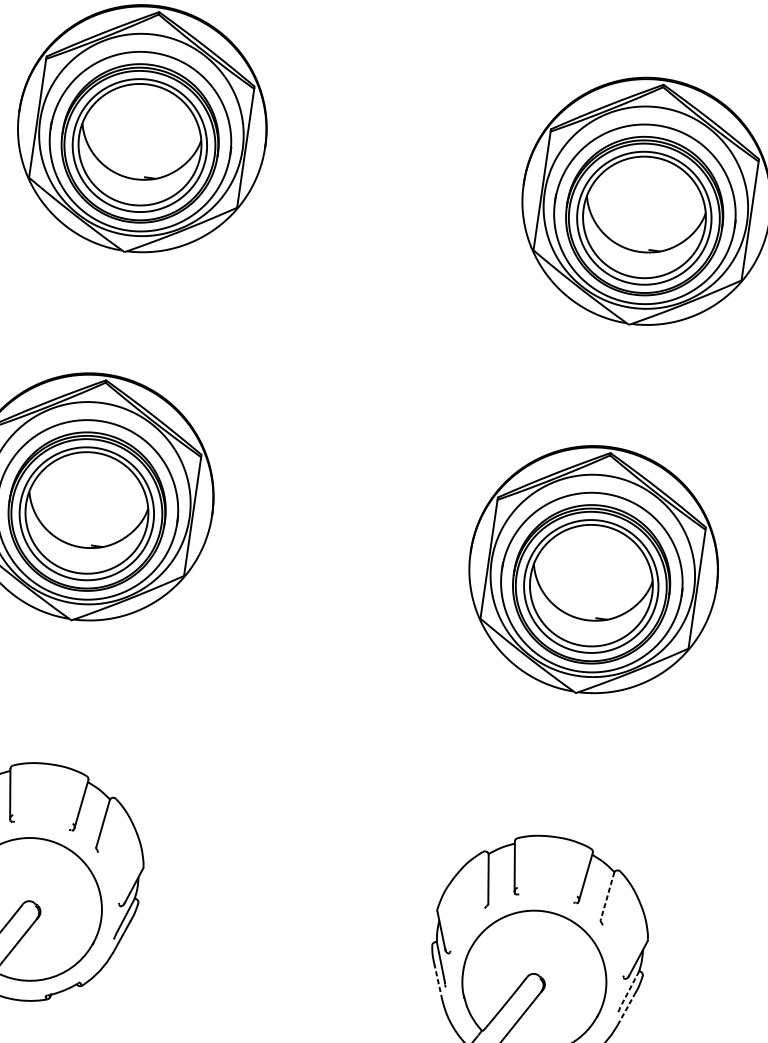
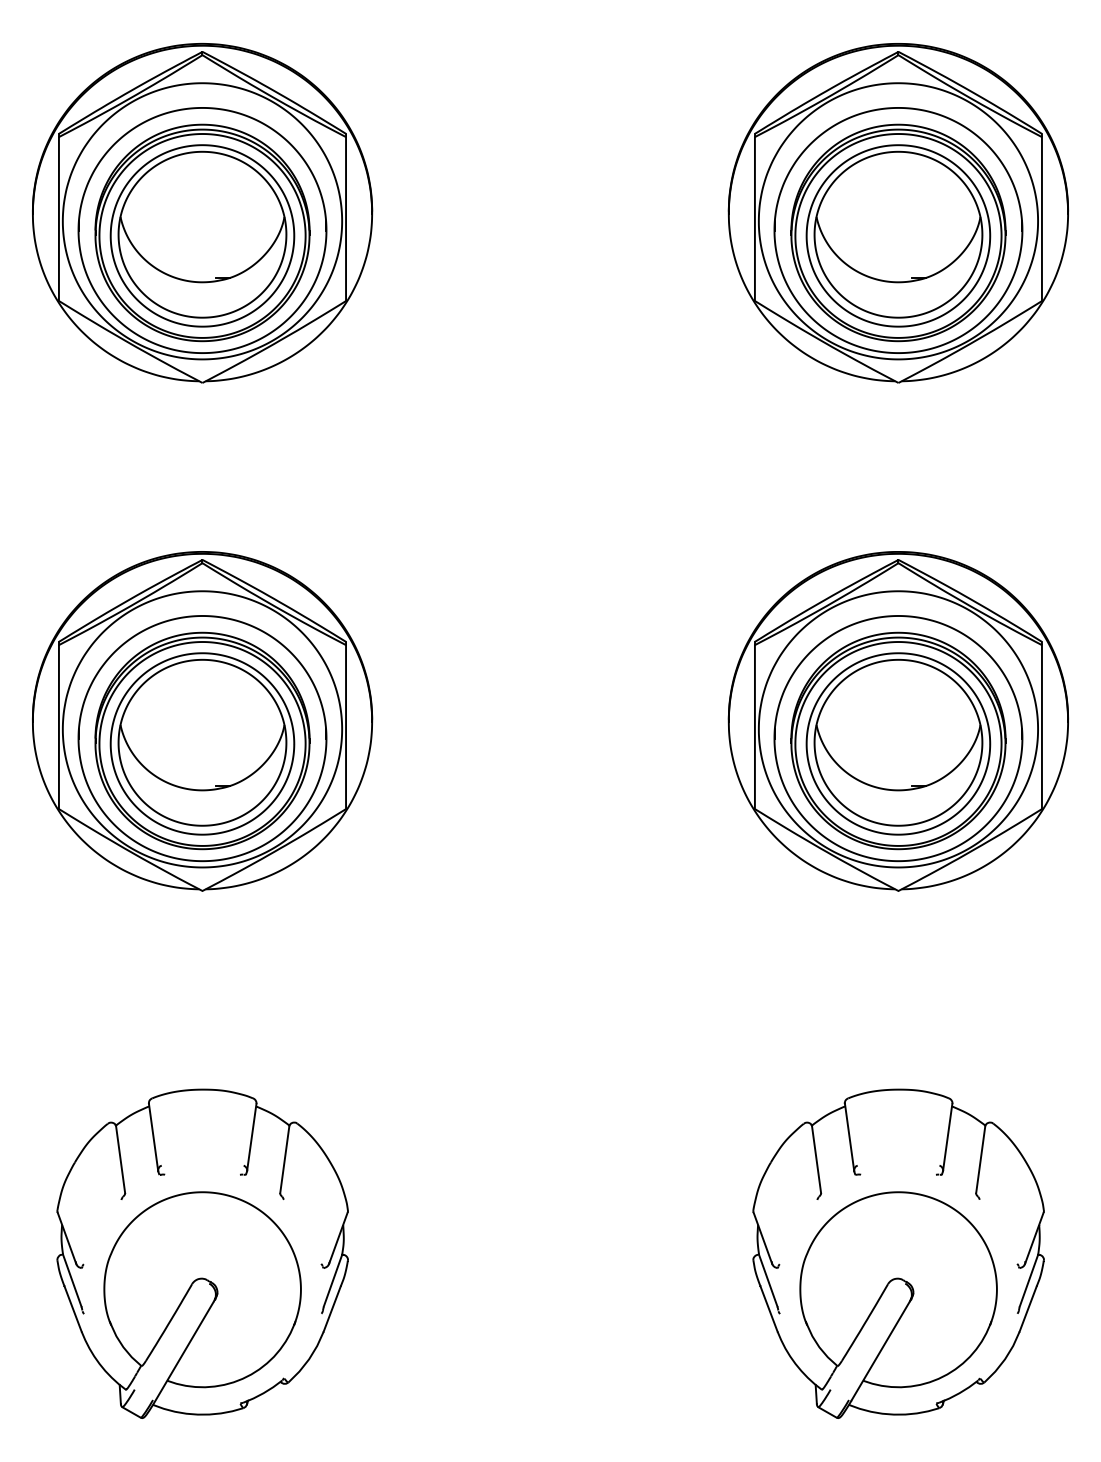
line: (607, 896) -> (980, 1159), dashed -> solid
line: (438, 982) -> (768, 1308), dashed -> solid
line: (629, 989) -> (1028, 1281), dashed -> solid
line: (626, 1009) -> (1028, 1308), dashed -> solid

